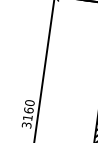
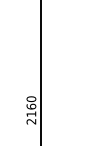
text: (26, 125) -> (31, 121), 3160 -> 2160

